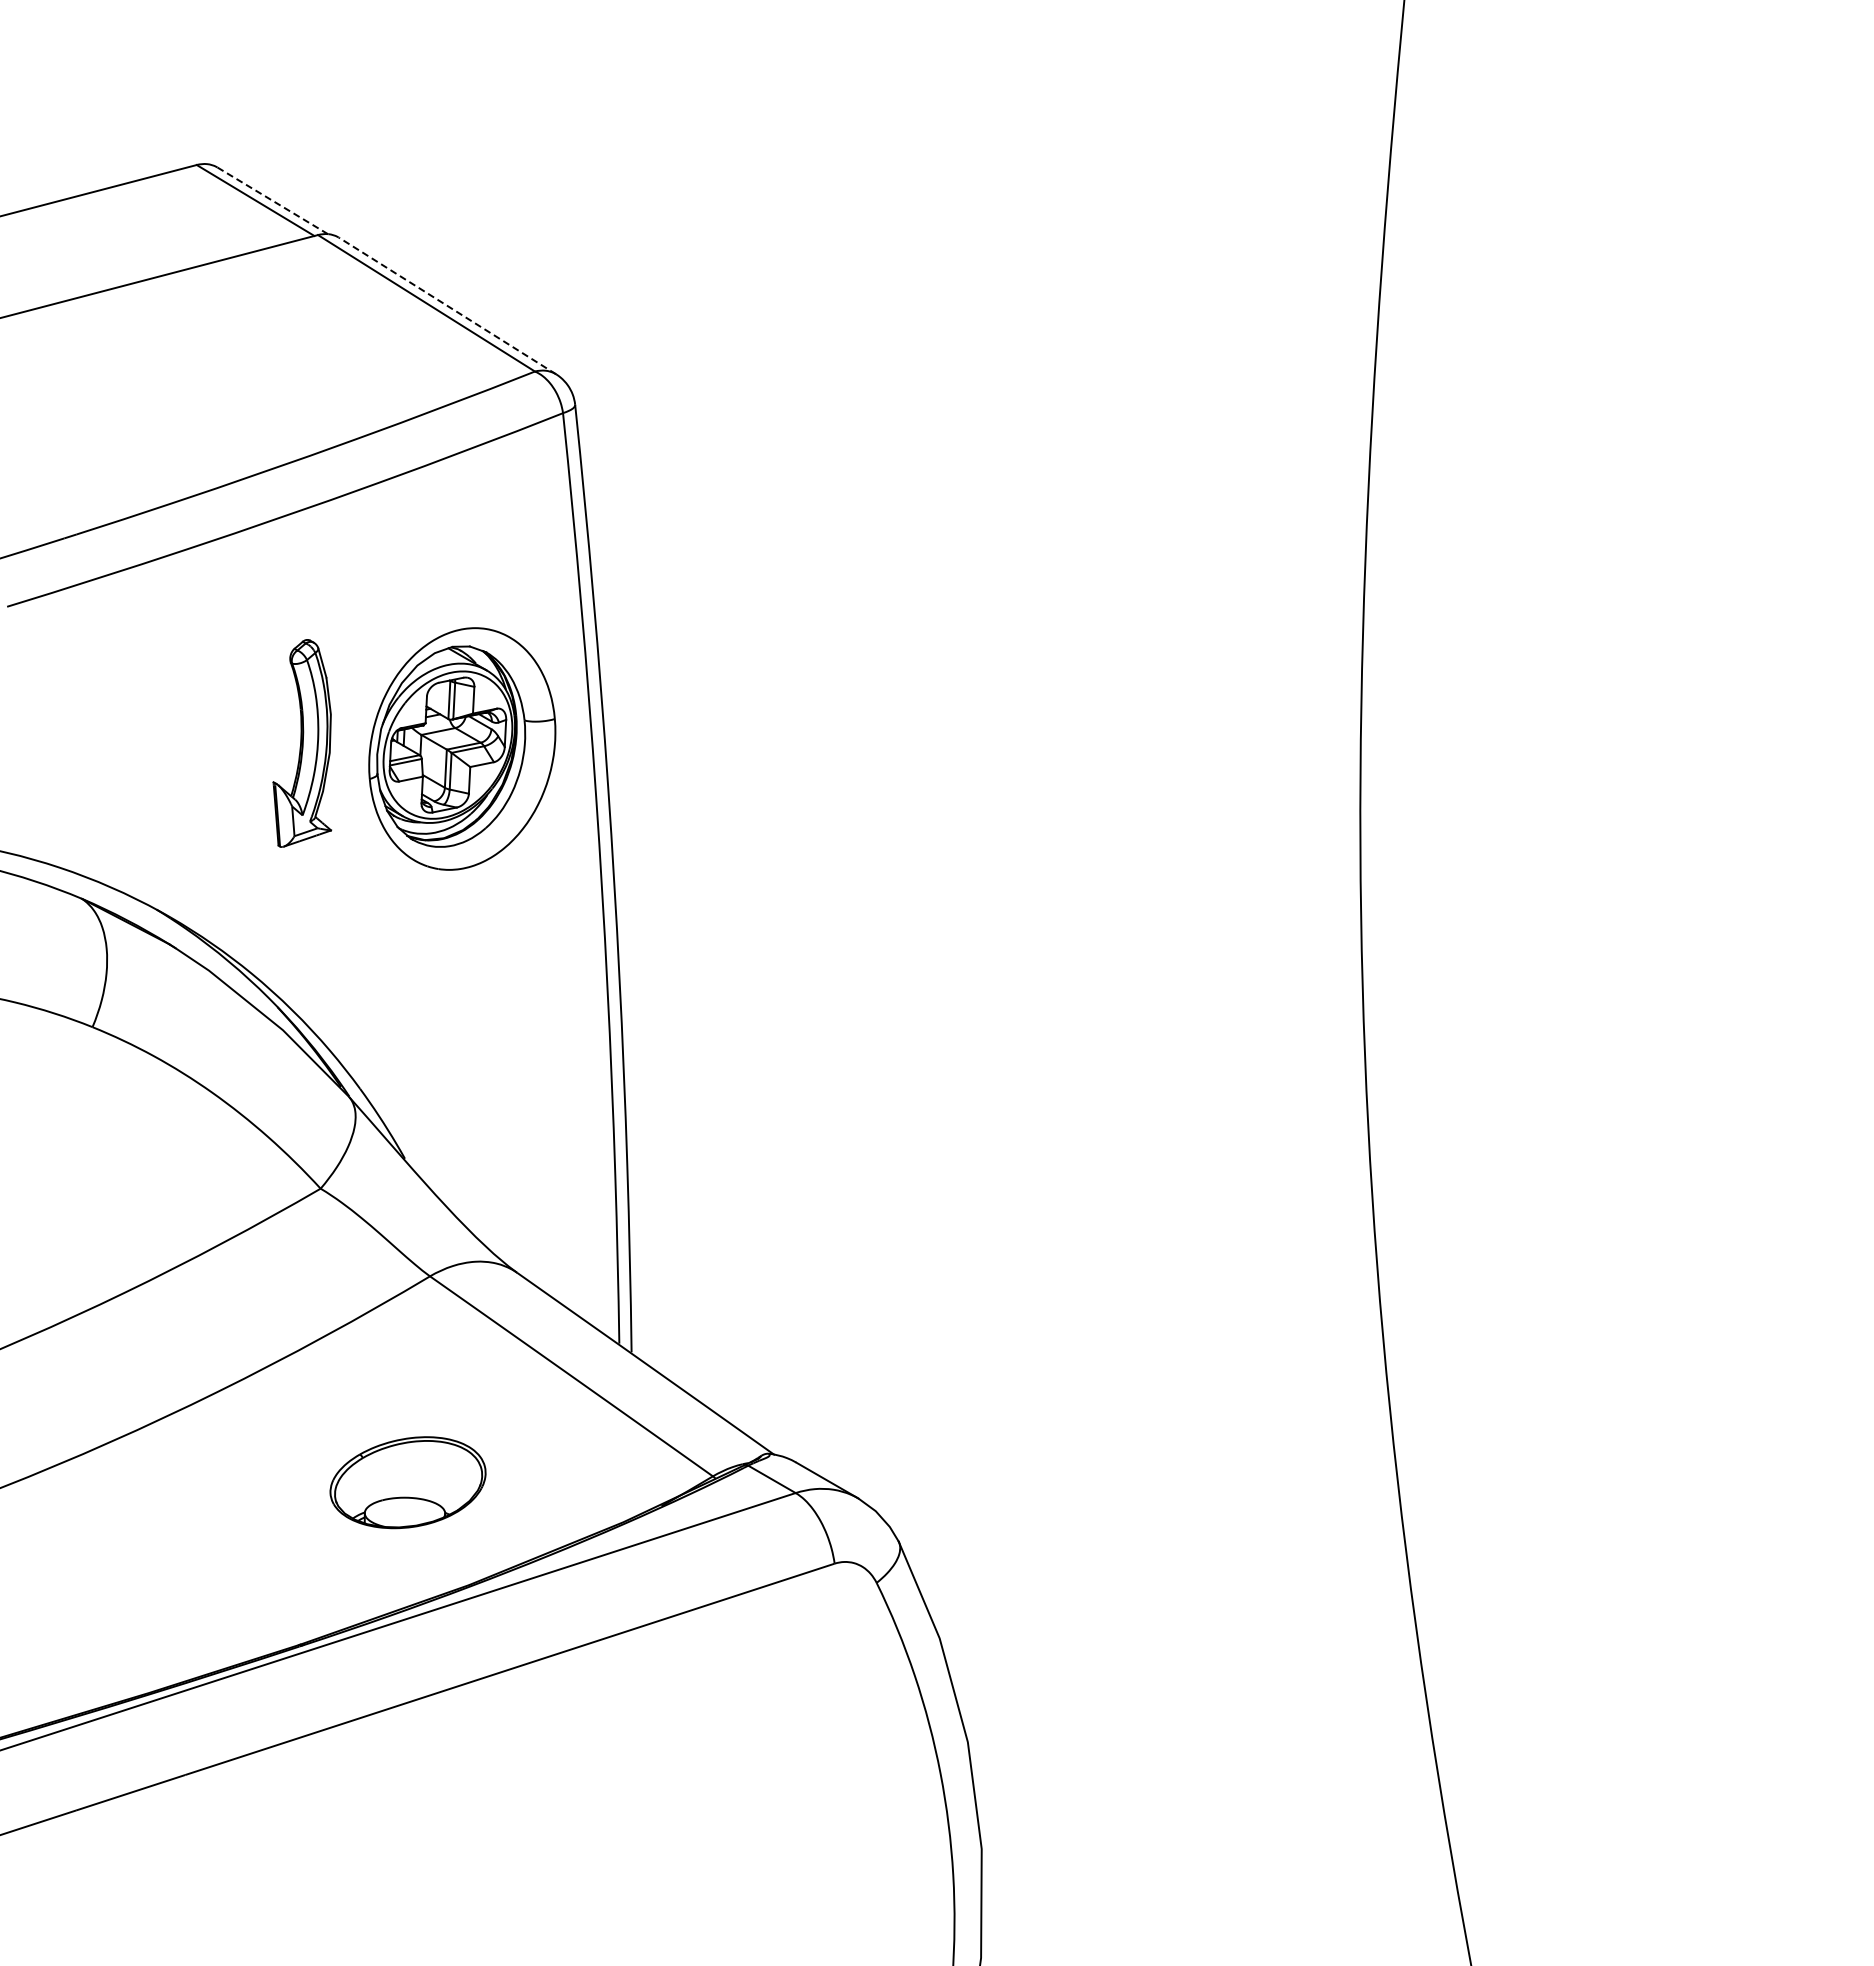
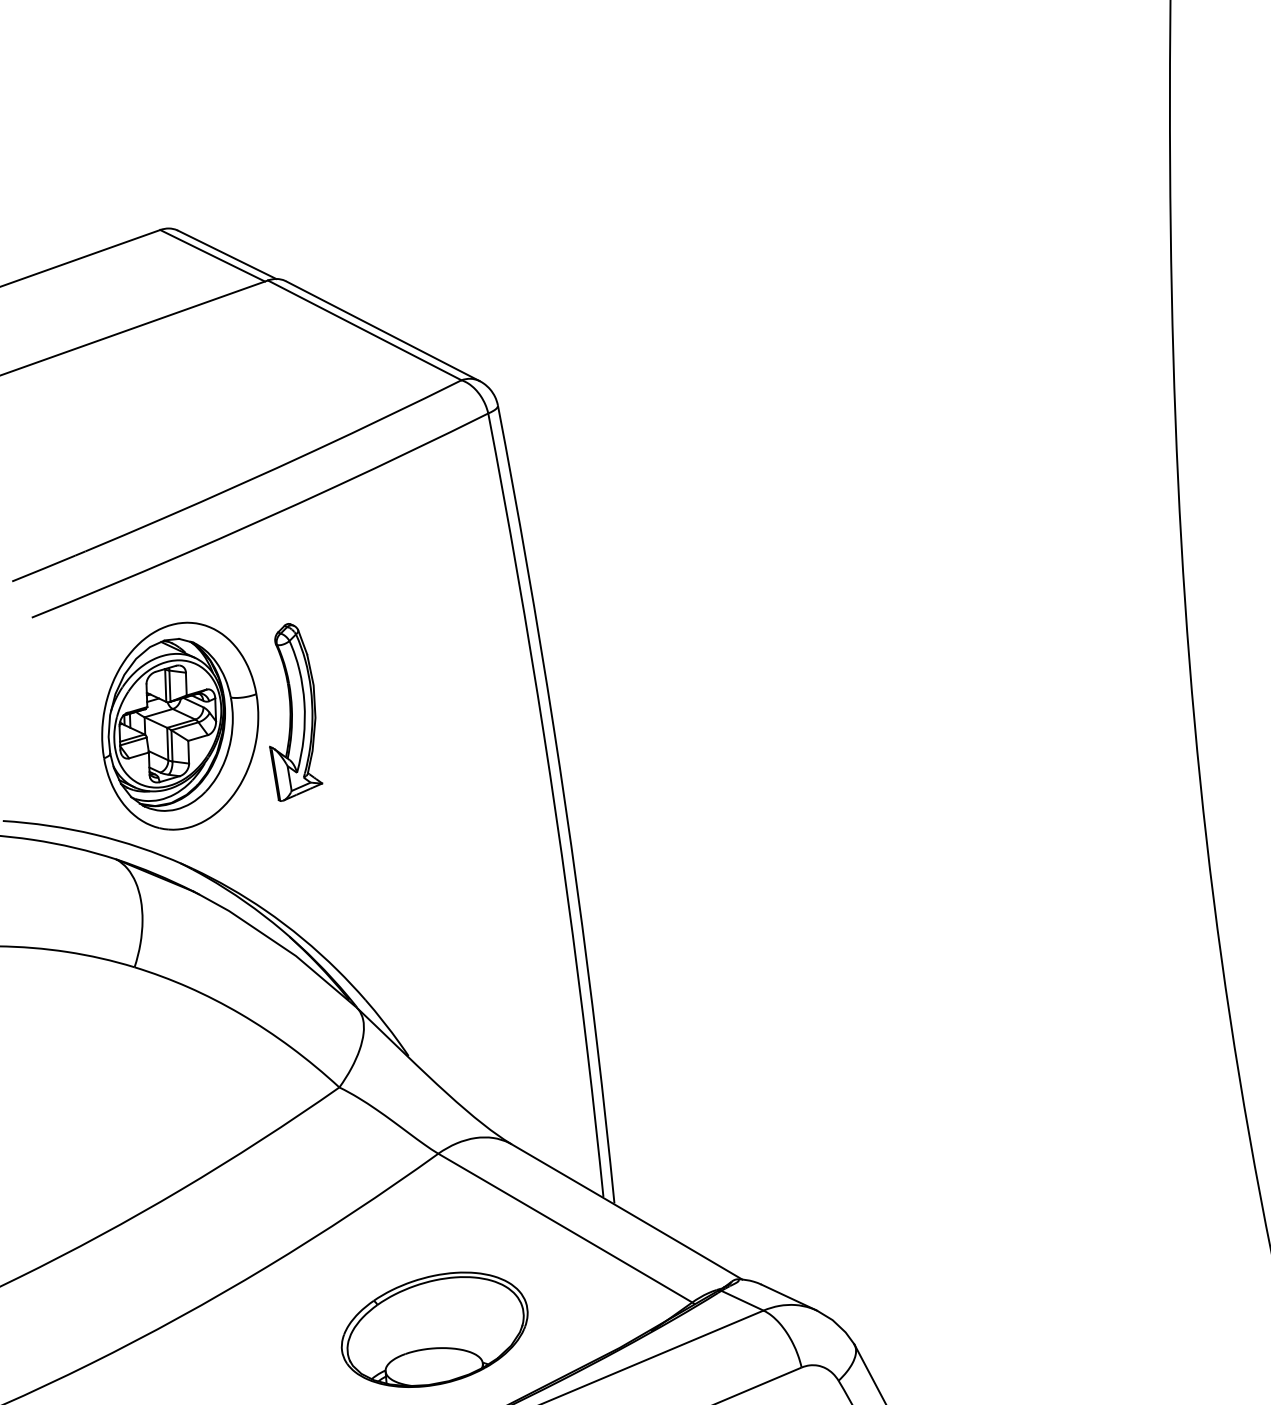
line: (272, 200) -> (226, 254), dashed -> solid
line: (447, 305) -> (382, 330), dashed -> solid
part: (462, 748) -> (180, 725), moved
part: (407, 1482) -> (434, 1329), size x1.43

